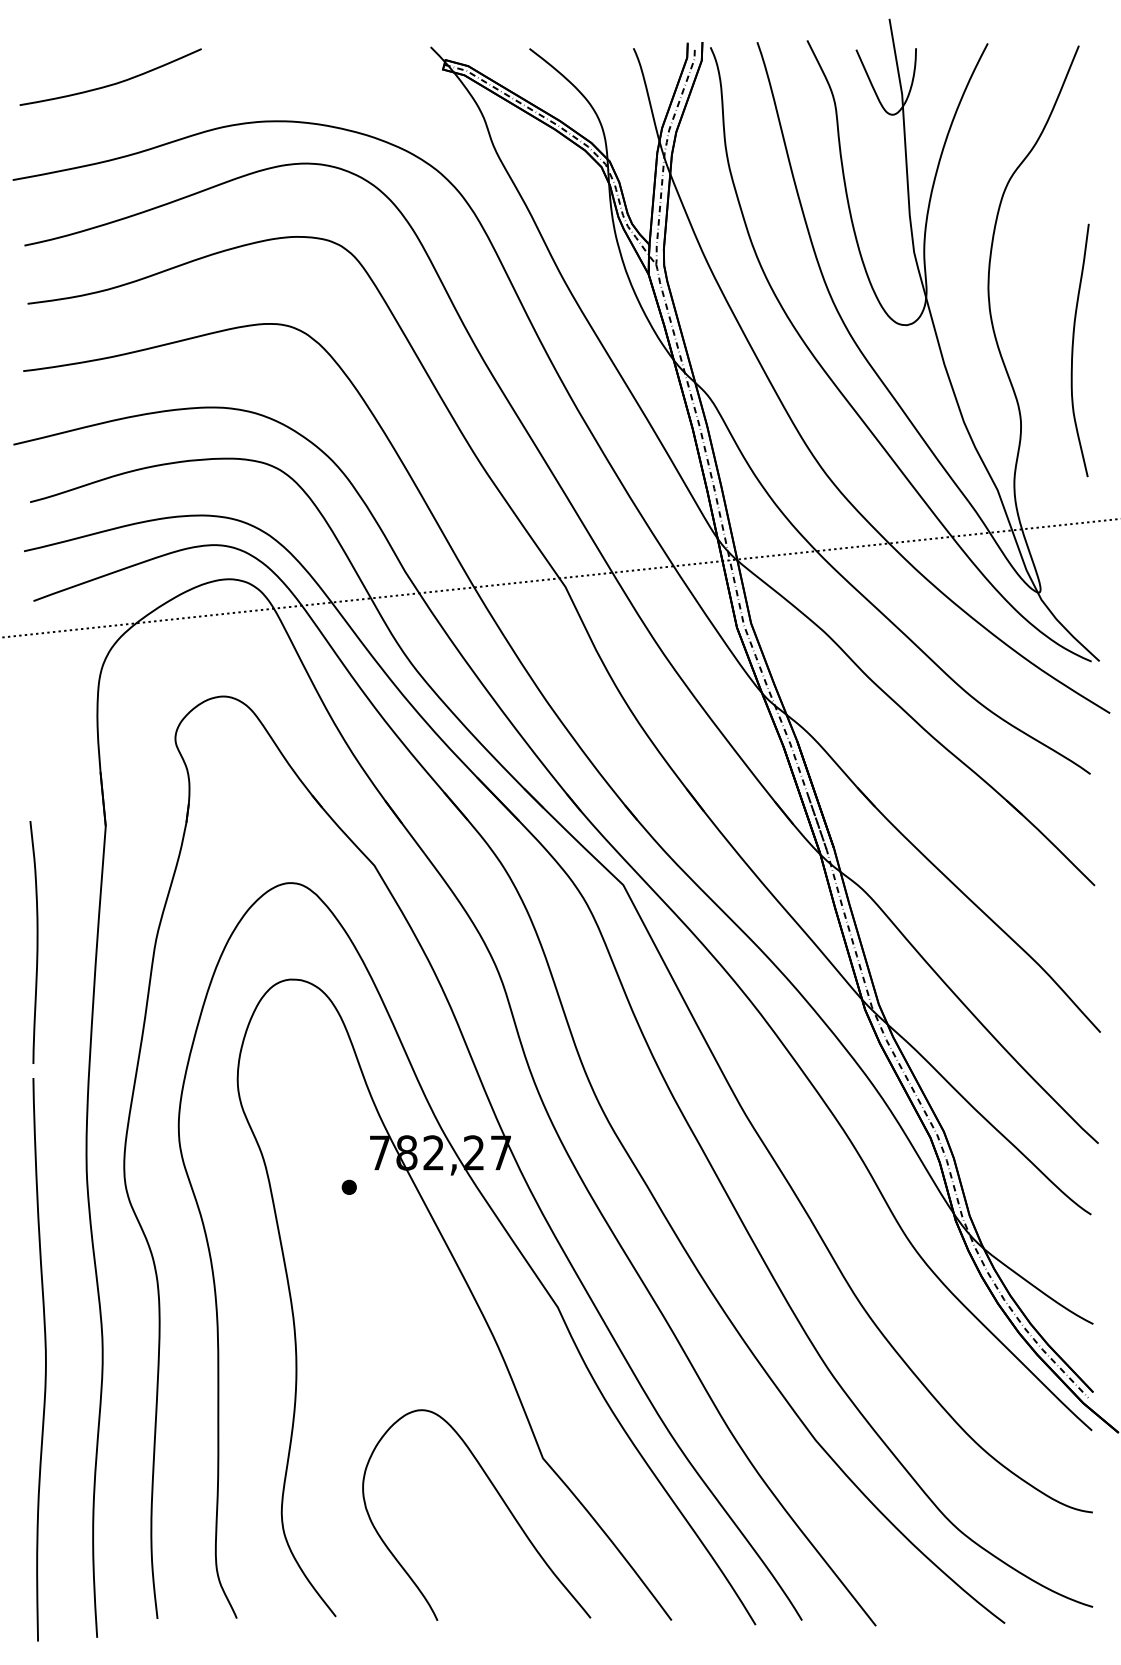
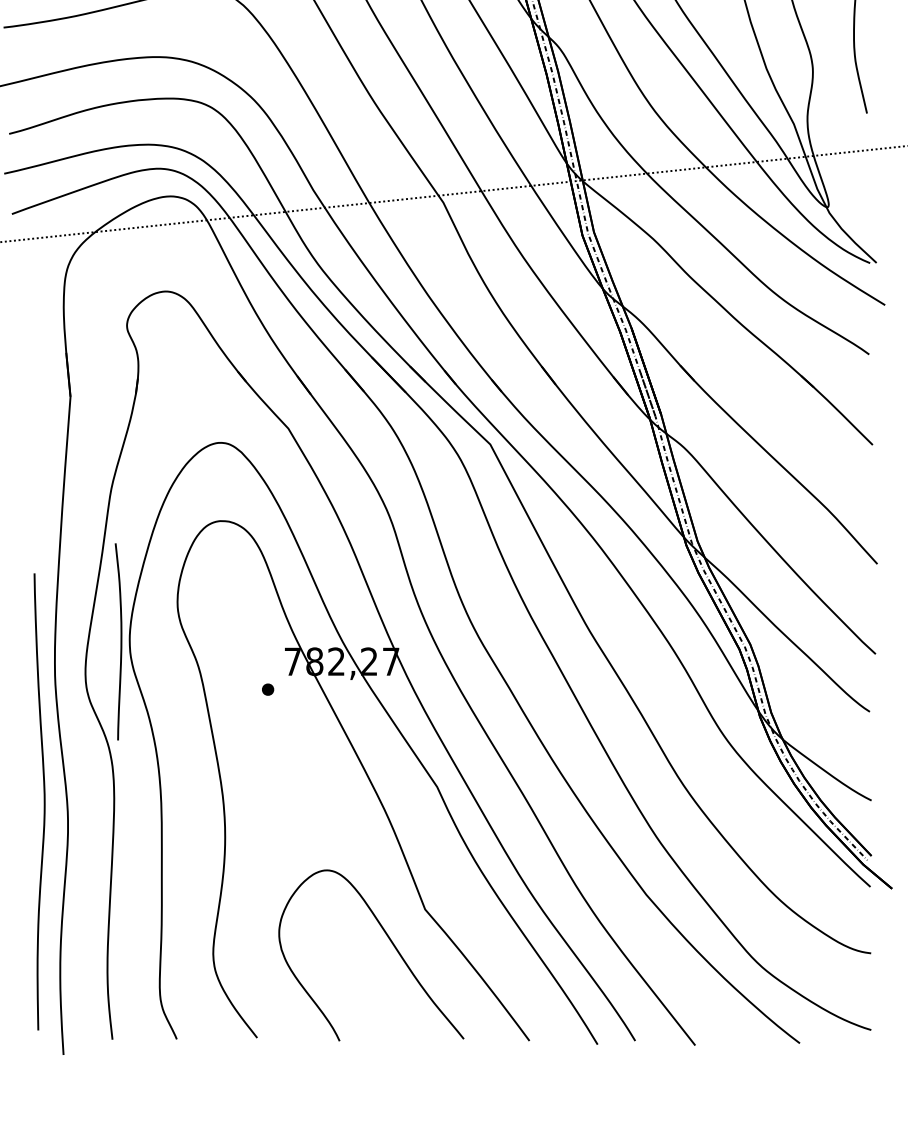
curve: (36, 942) -> (120, 641), moved
curve: (45, 1359) -> (44, 801), moved

